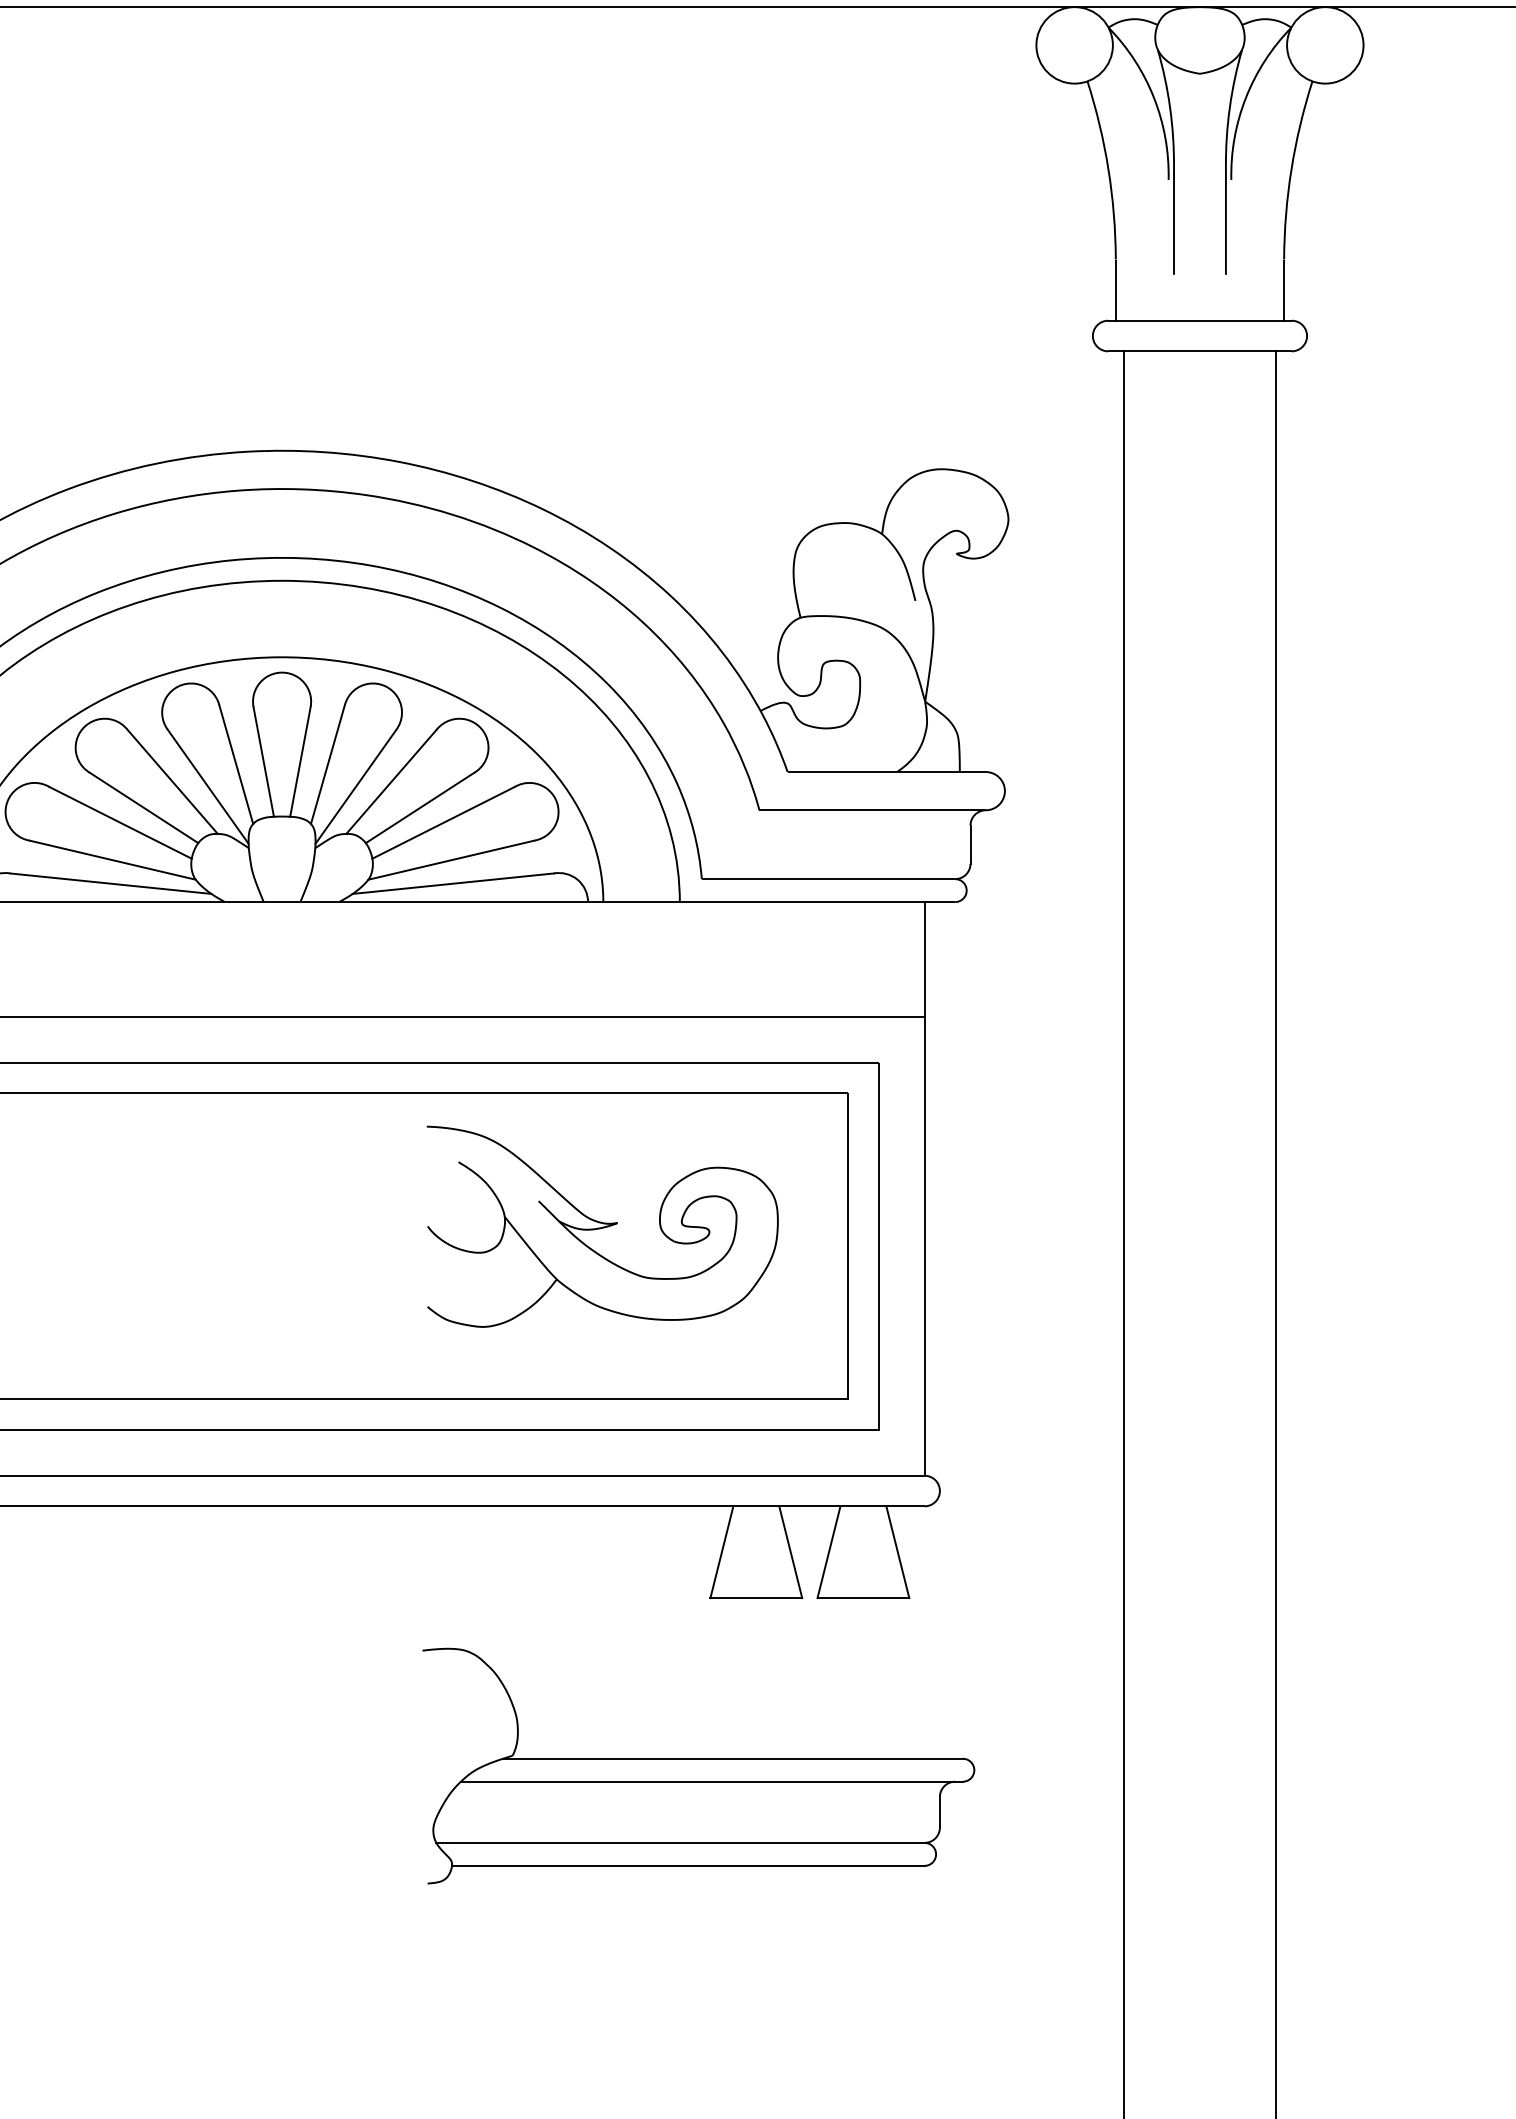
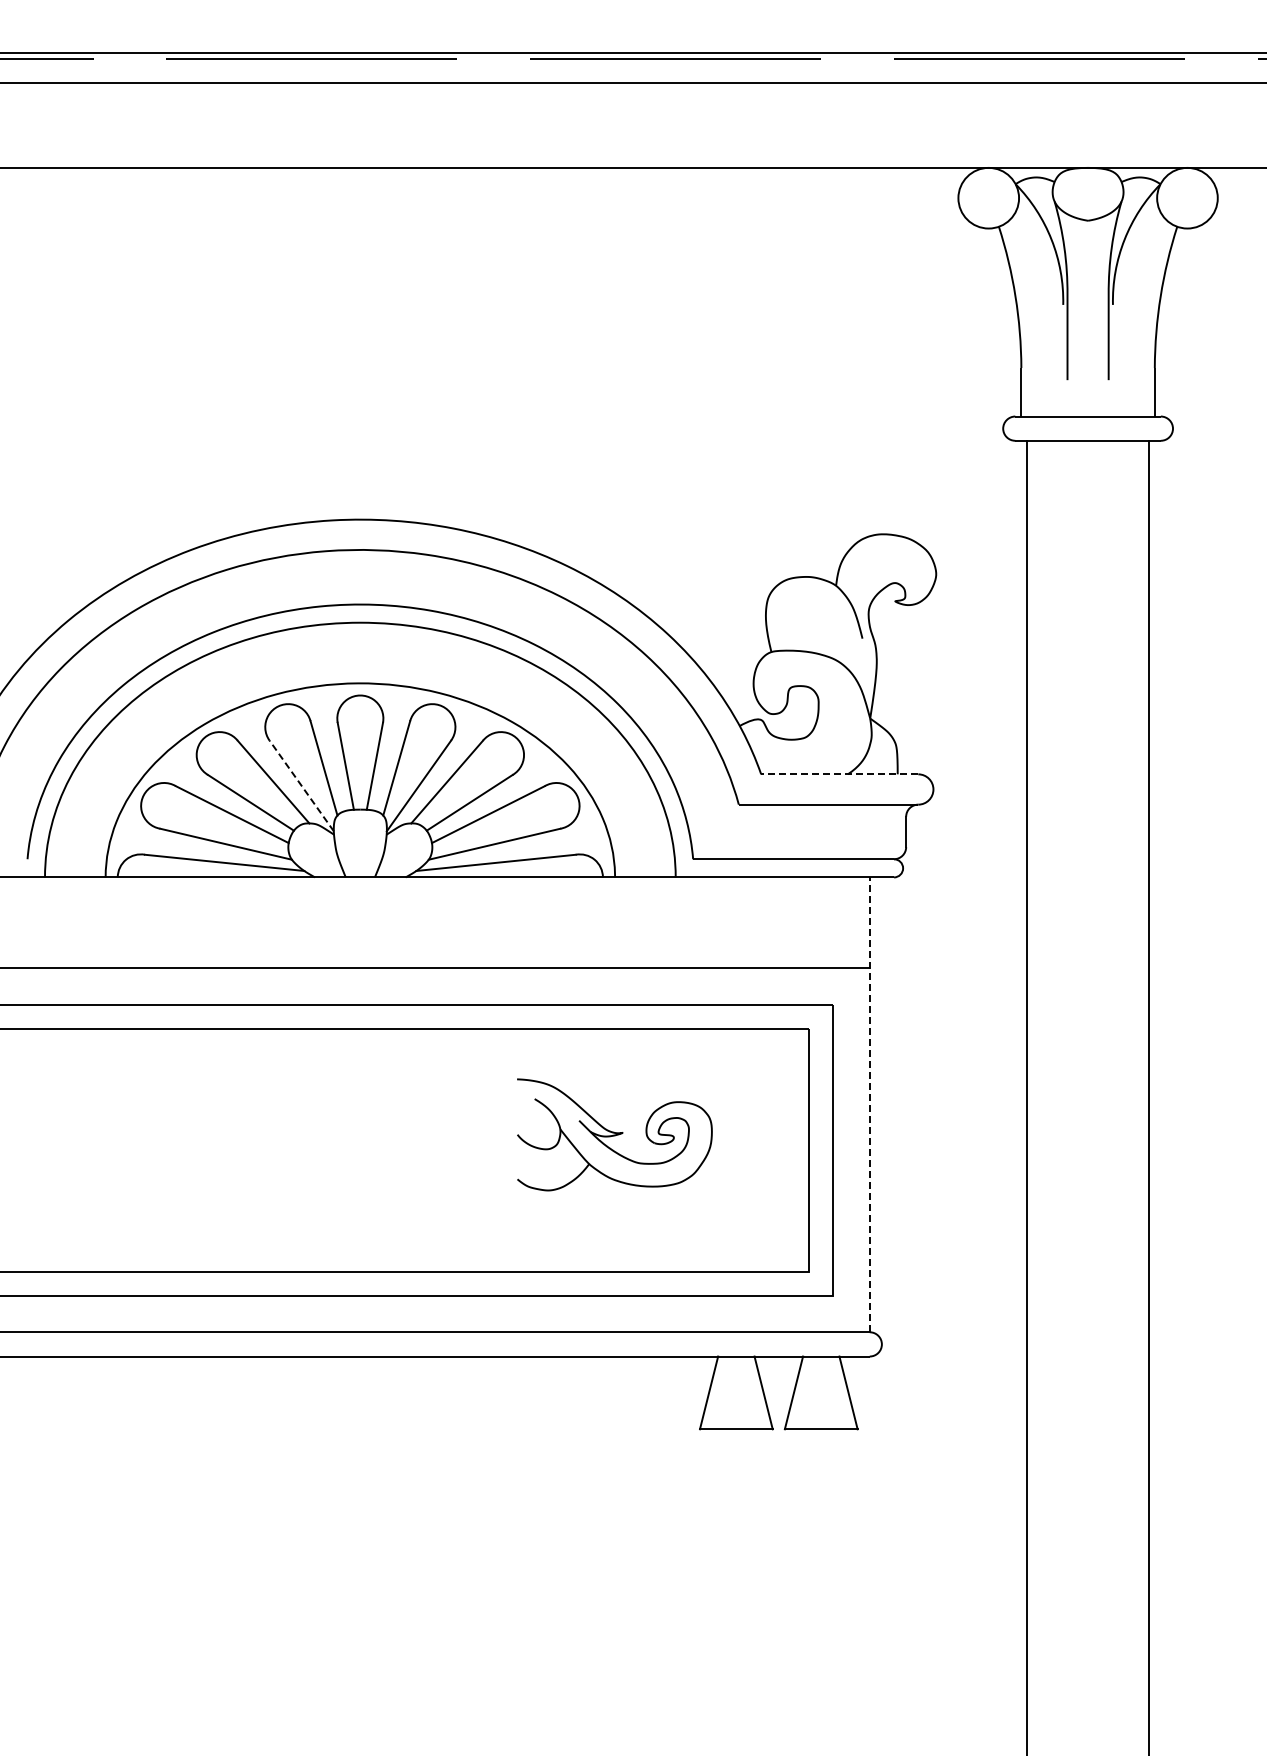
line: (886, 772) -> (839, 774), solid -> dashed
line: (207, 786) -> (301, 785), solid -> dashed
line: (924, 1188) -> (869, 1104), solid -> dashed
part: (602, 1226) -> (614, 1134), size x0.7
part: (698, 1766) -> (690, 1562), removed

